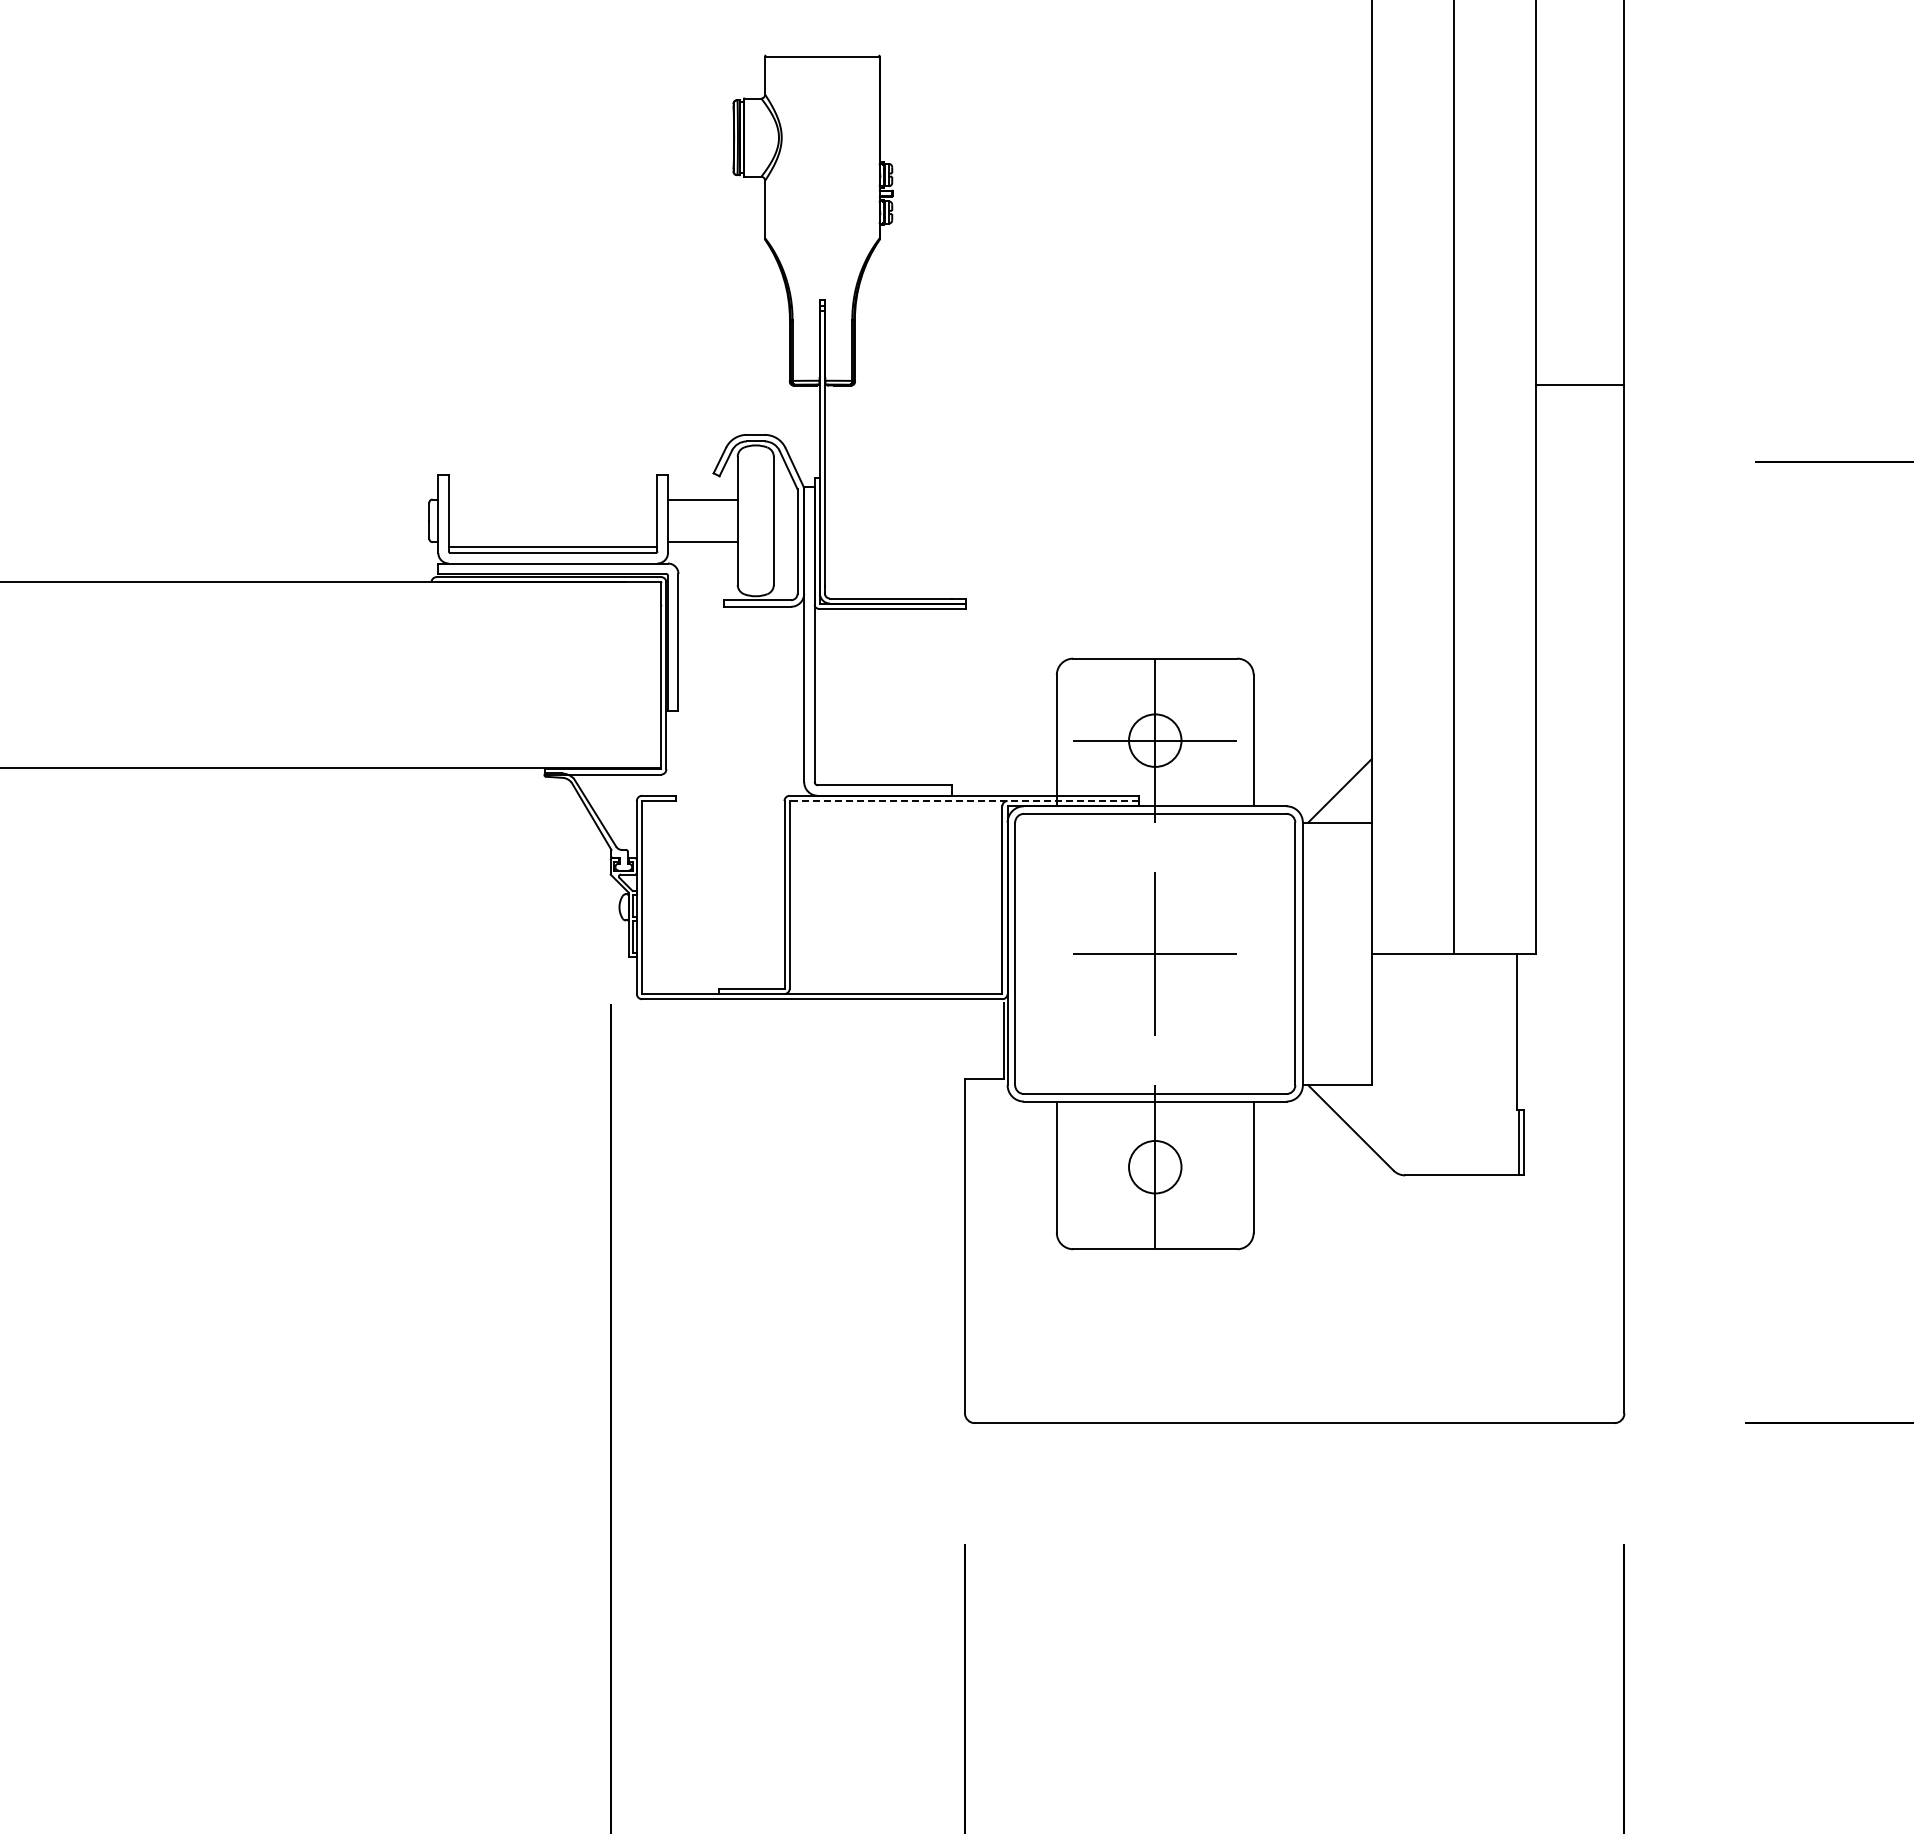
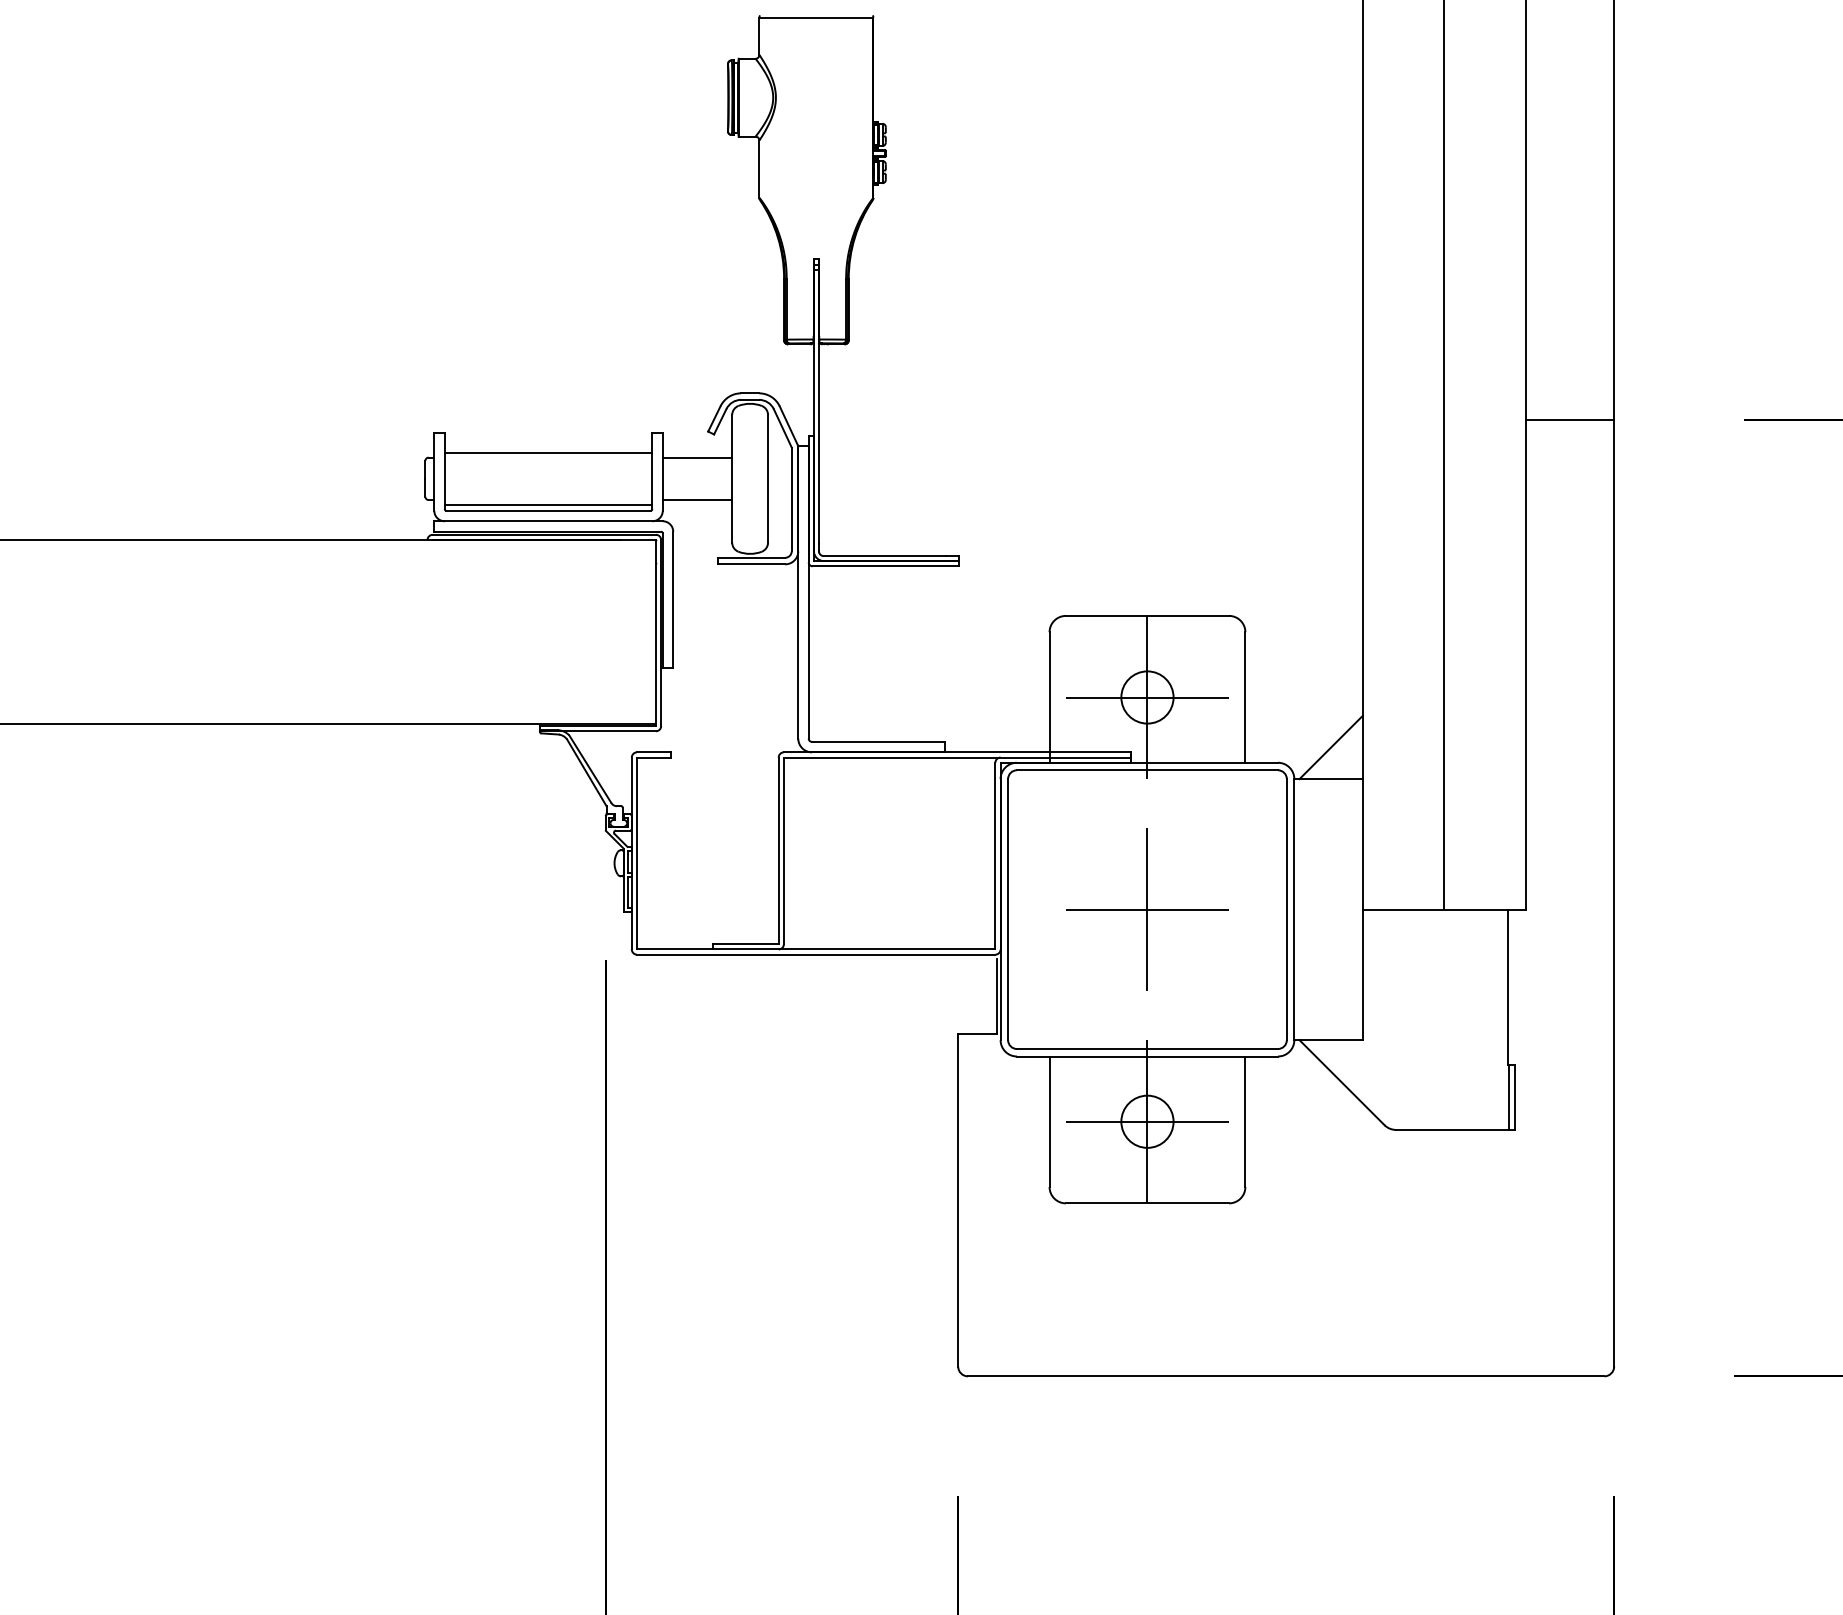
line: (1579, 384) -> (1569, 419), moved
line: (552, 494) -> (547, 452), added
line: (964, 801) -> (957, 758), dashed -> solid
line: (1155, 1167) -> (1147, 1122), added

